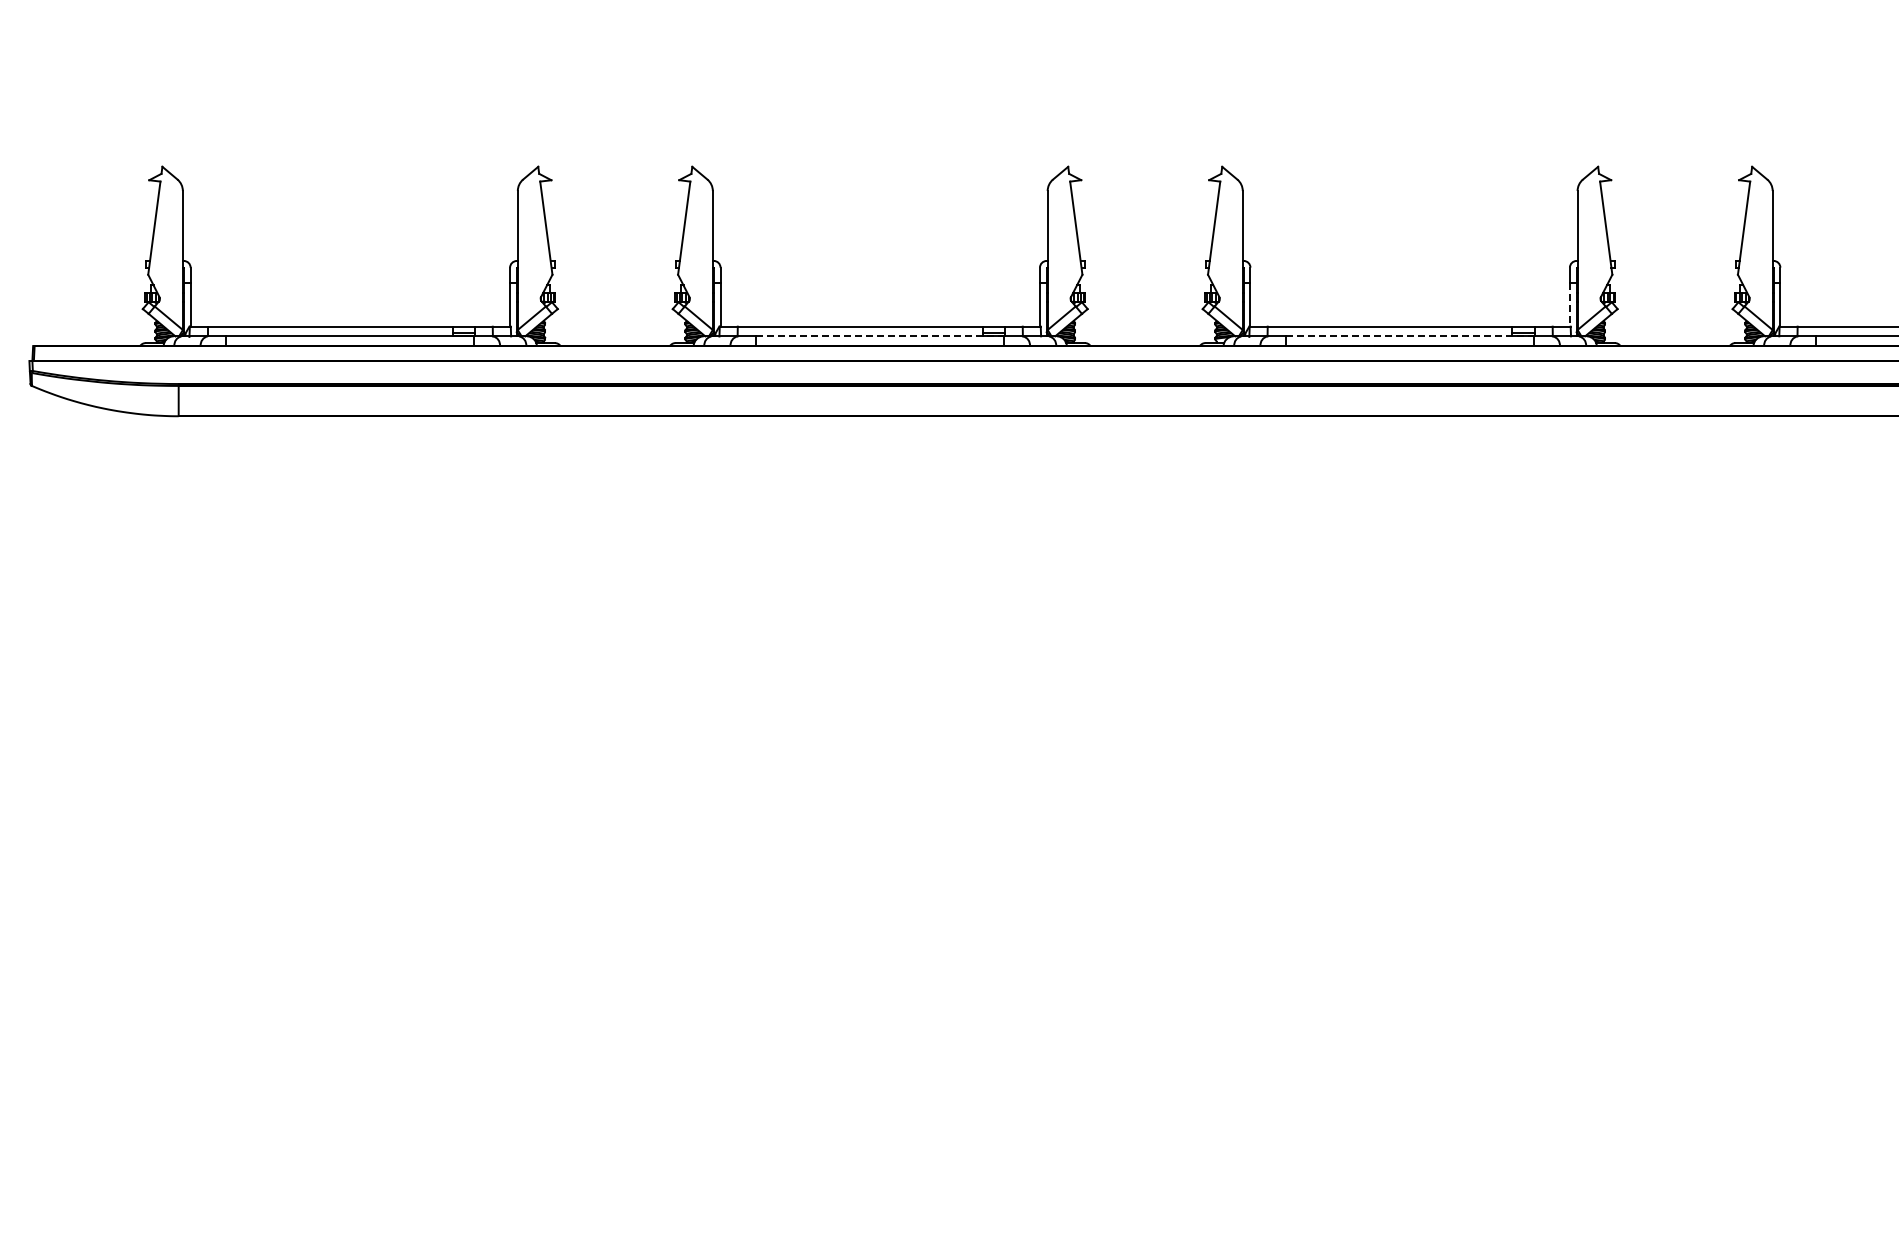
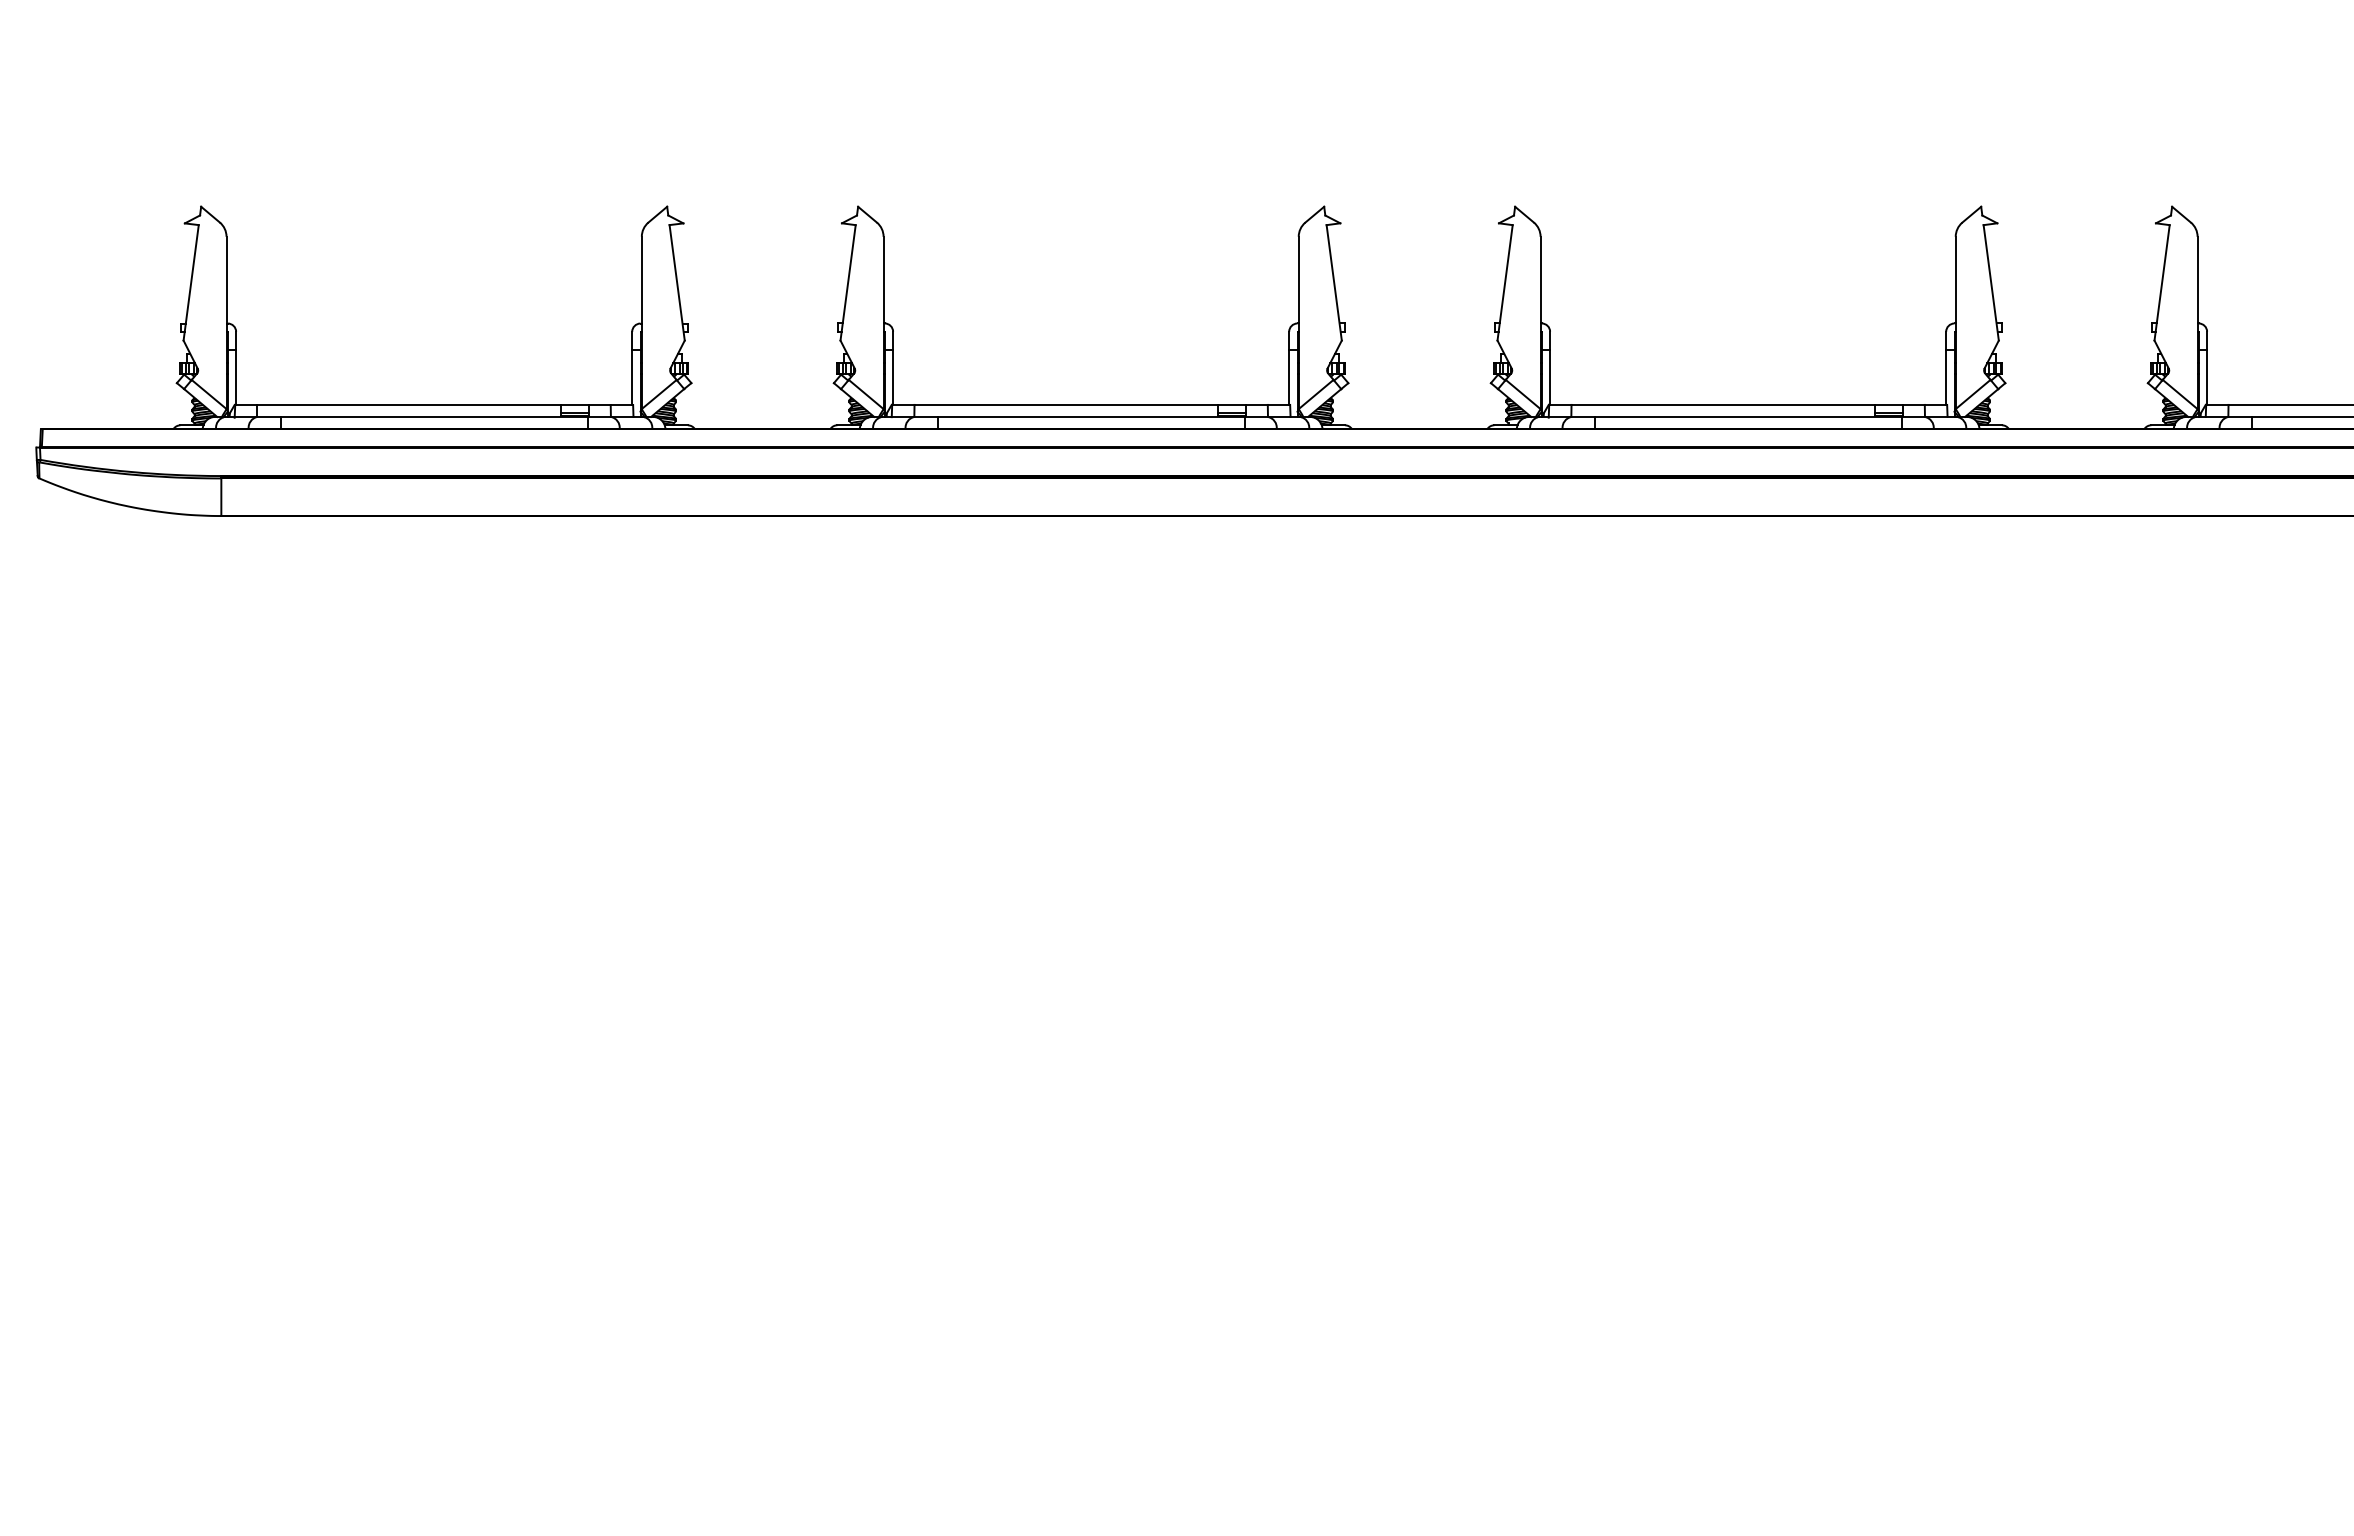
line: (1569, 305) -> (1945, 378), dashed -> solid
line: (880, 336) -> (1091, 417), dashed -> solid
line: (1410, 336) -> (1748, 417), dashed -> solid

